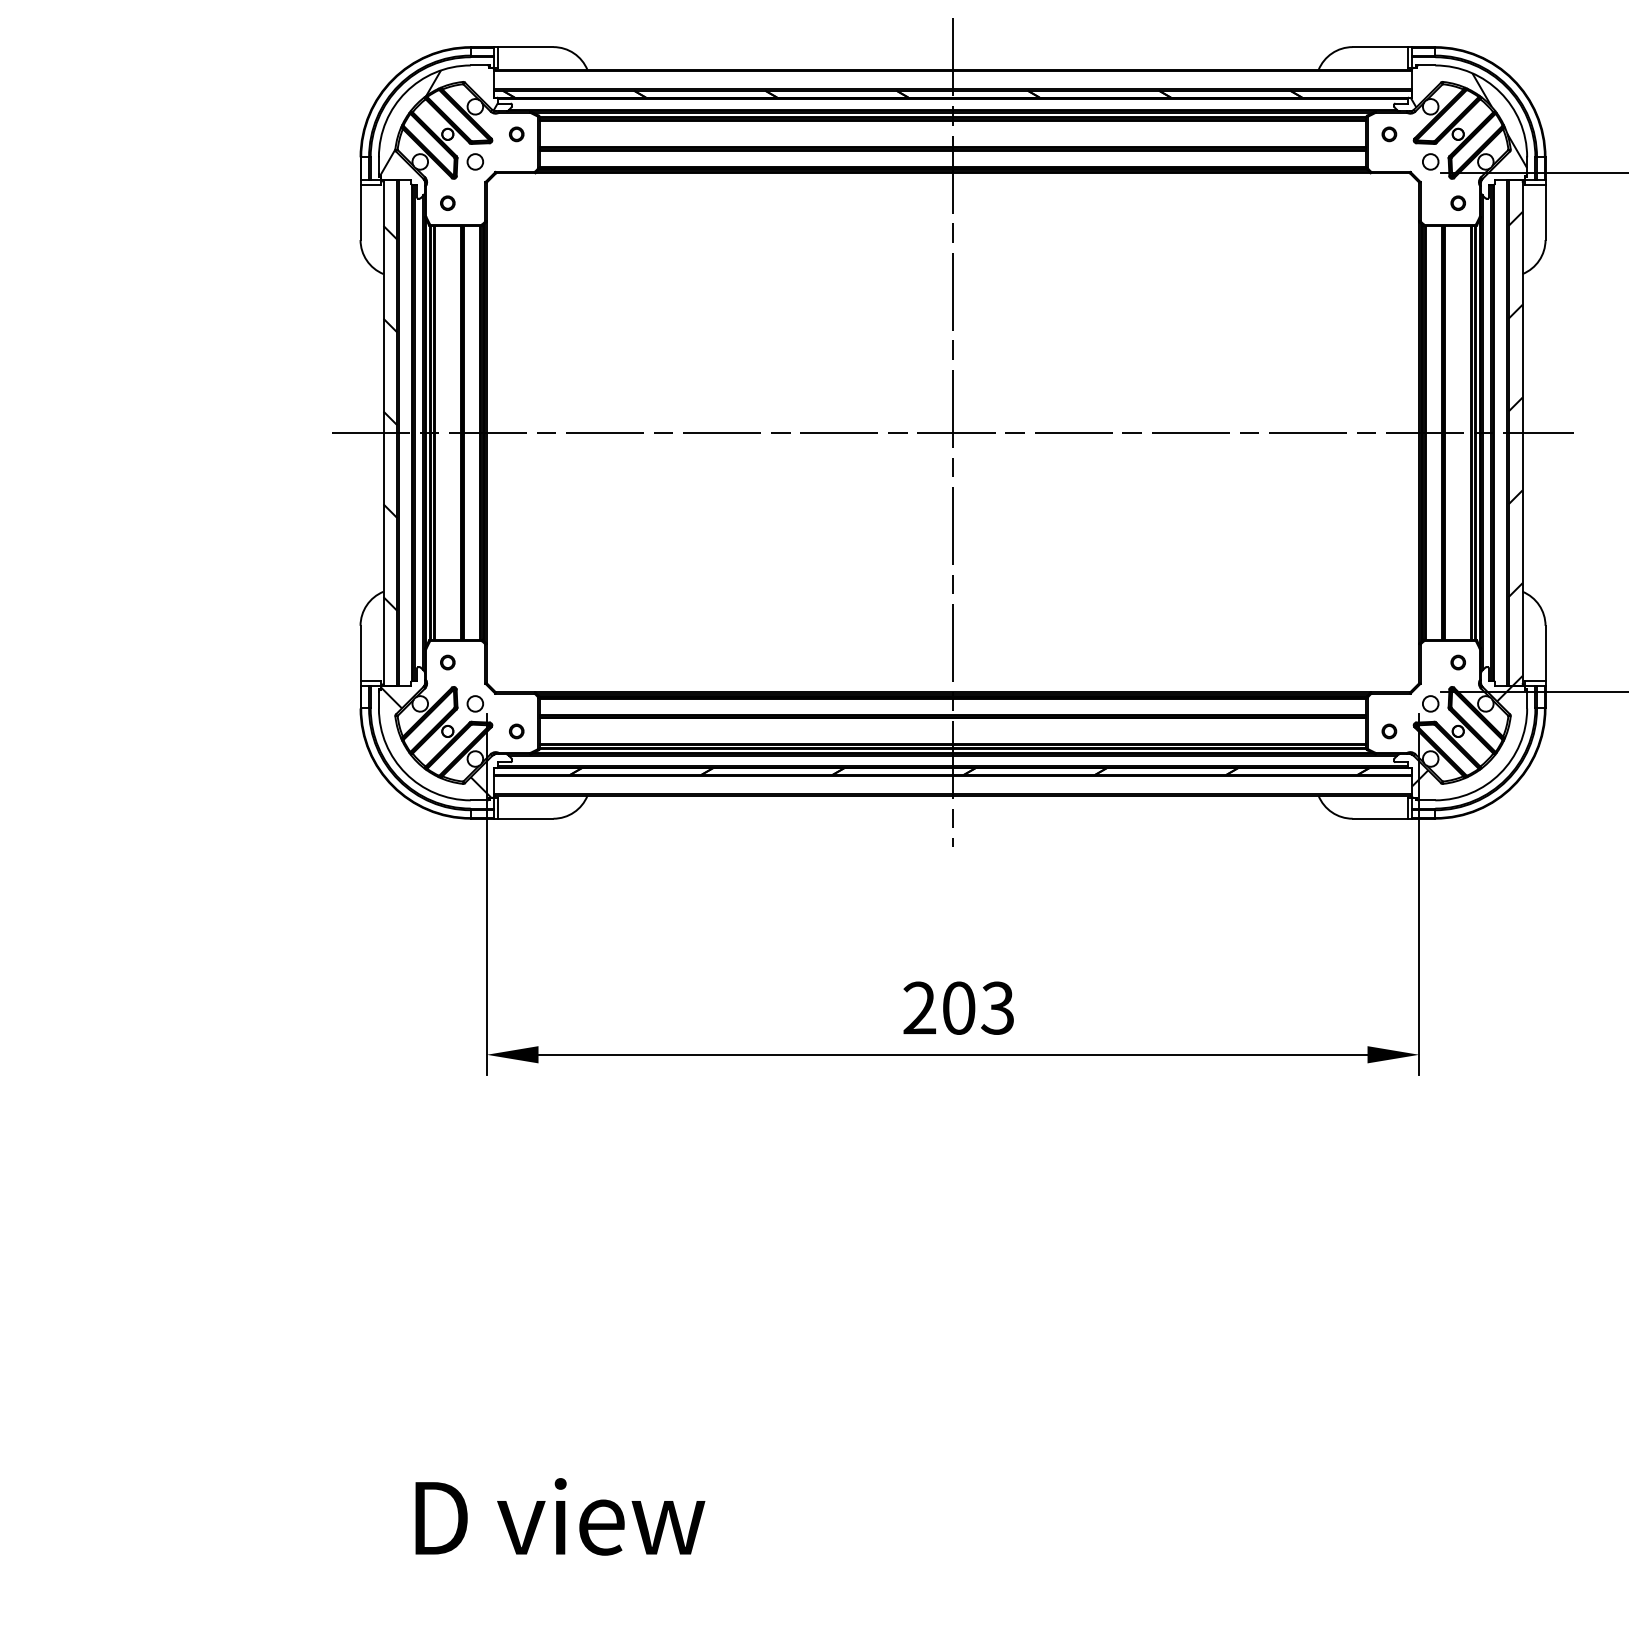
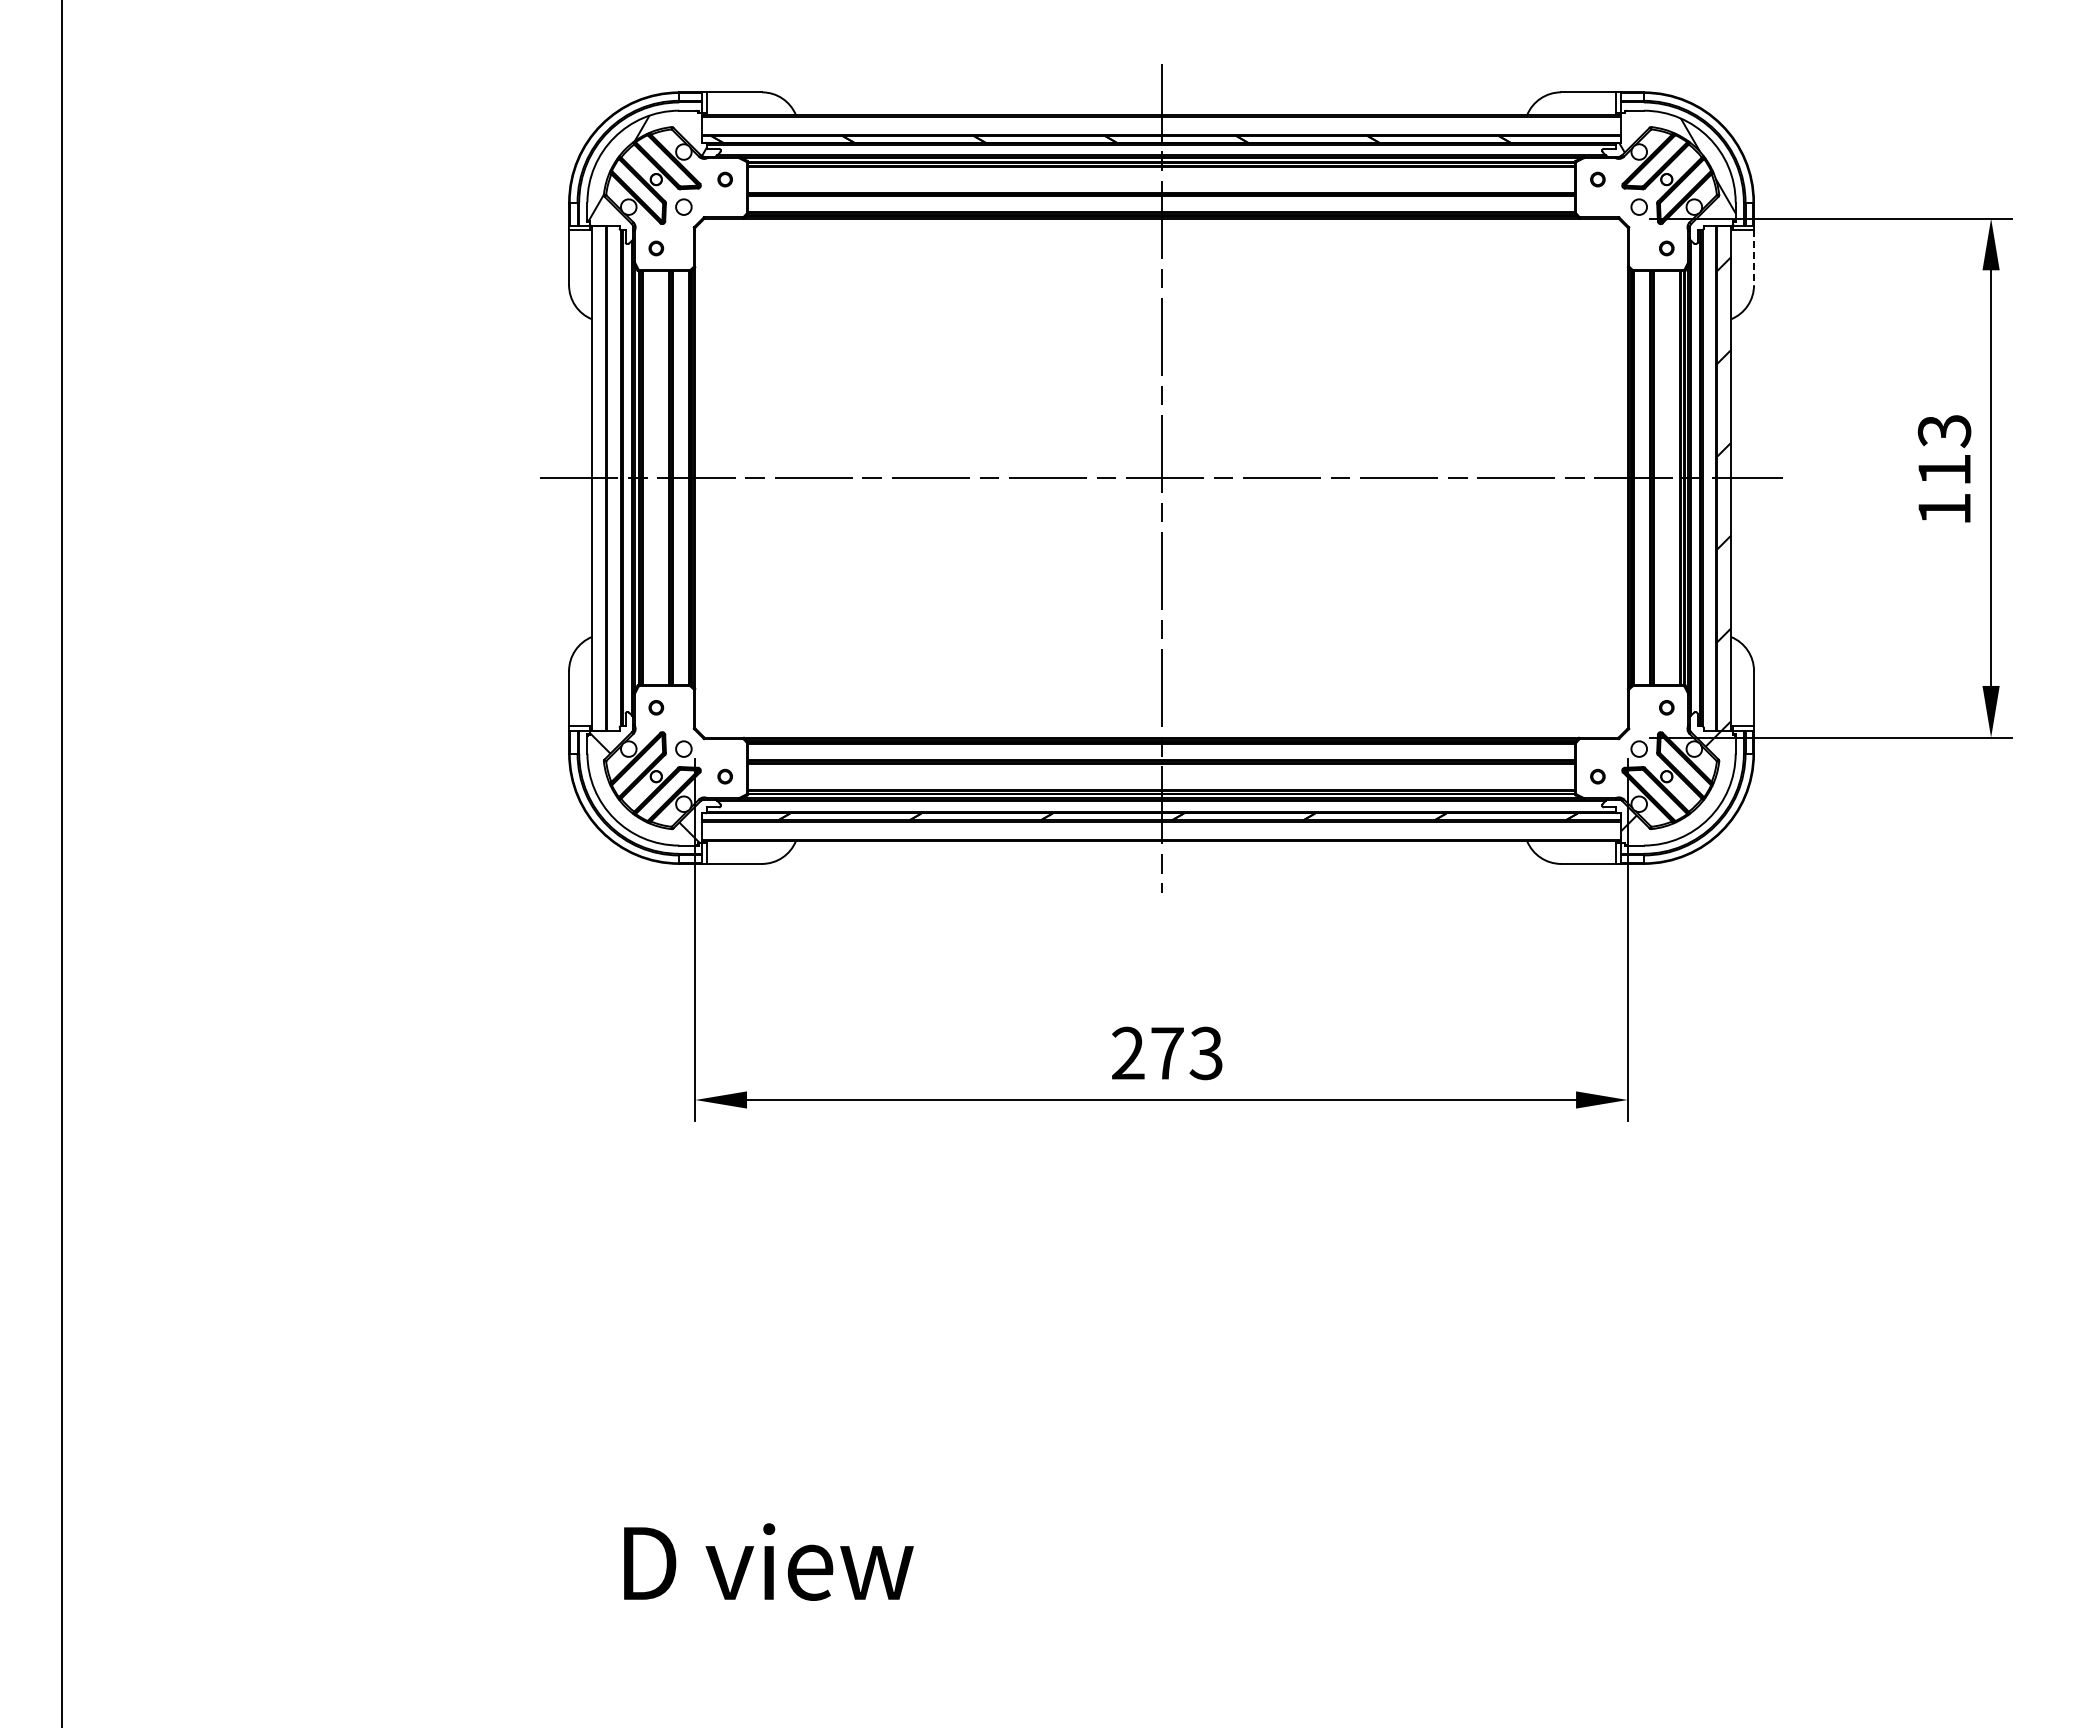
line: (1545, 212) -> (1754, 257), solid -> dashed
hatch: (389, 418) -> (598, 463), removed
text: (958, 1008) -> (1167, 1053), 203 -> 273

